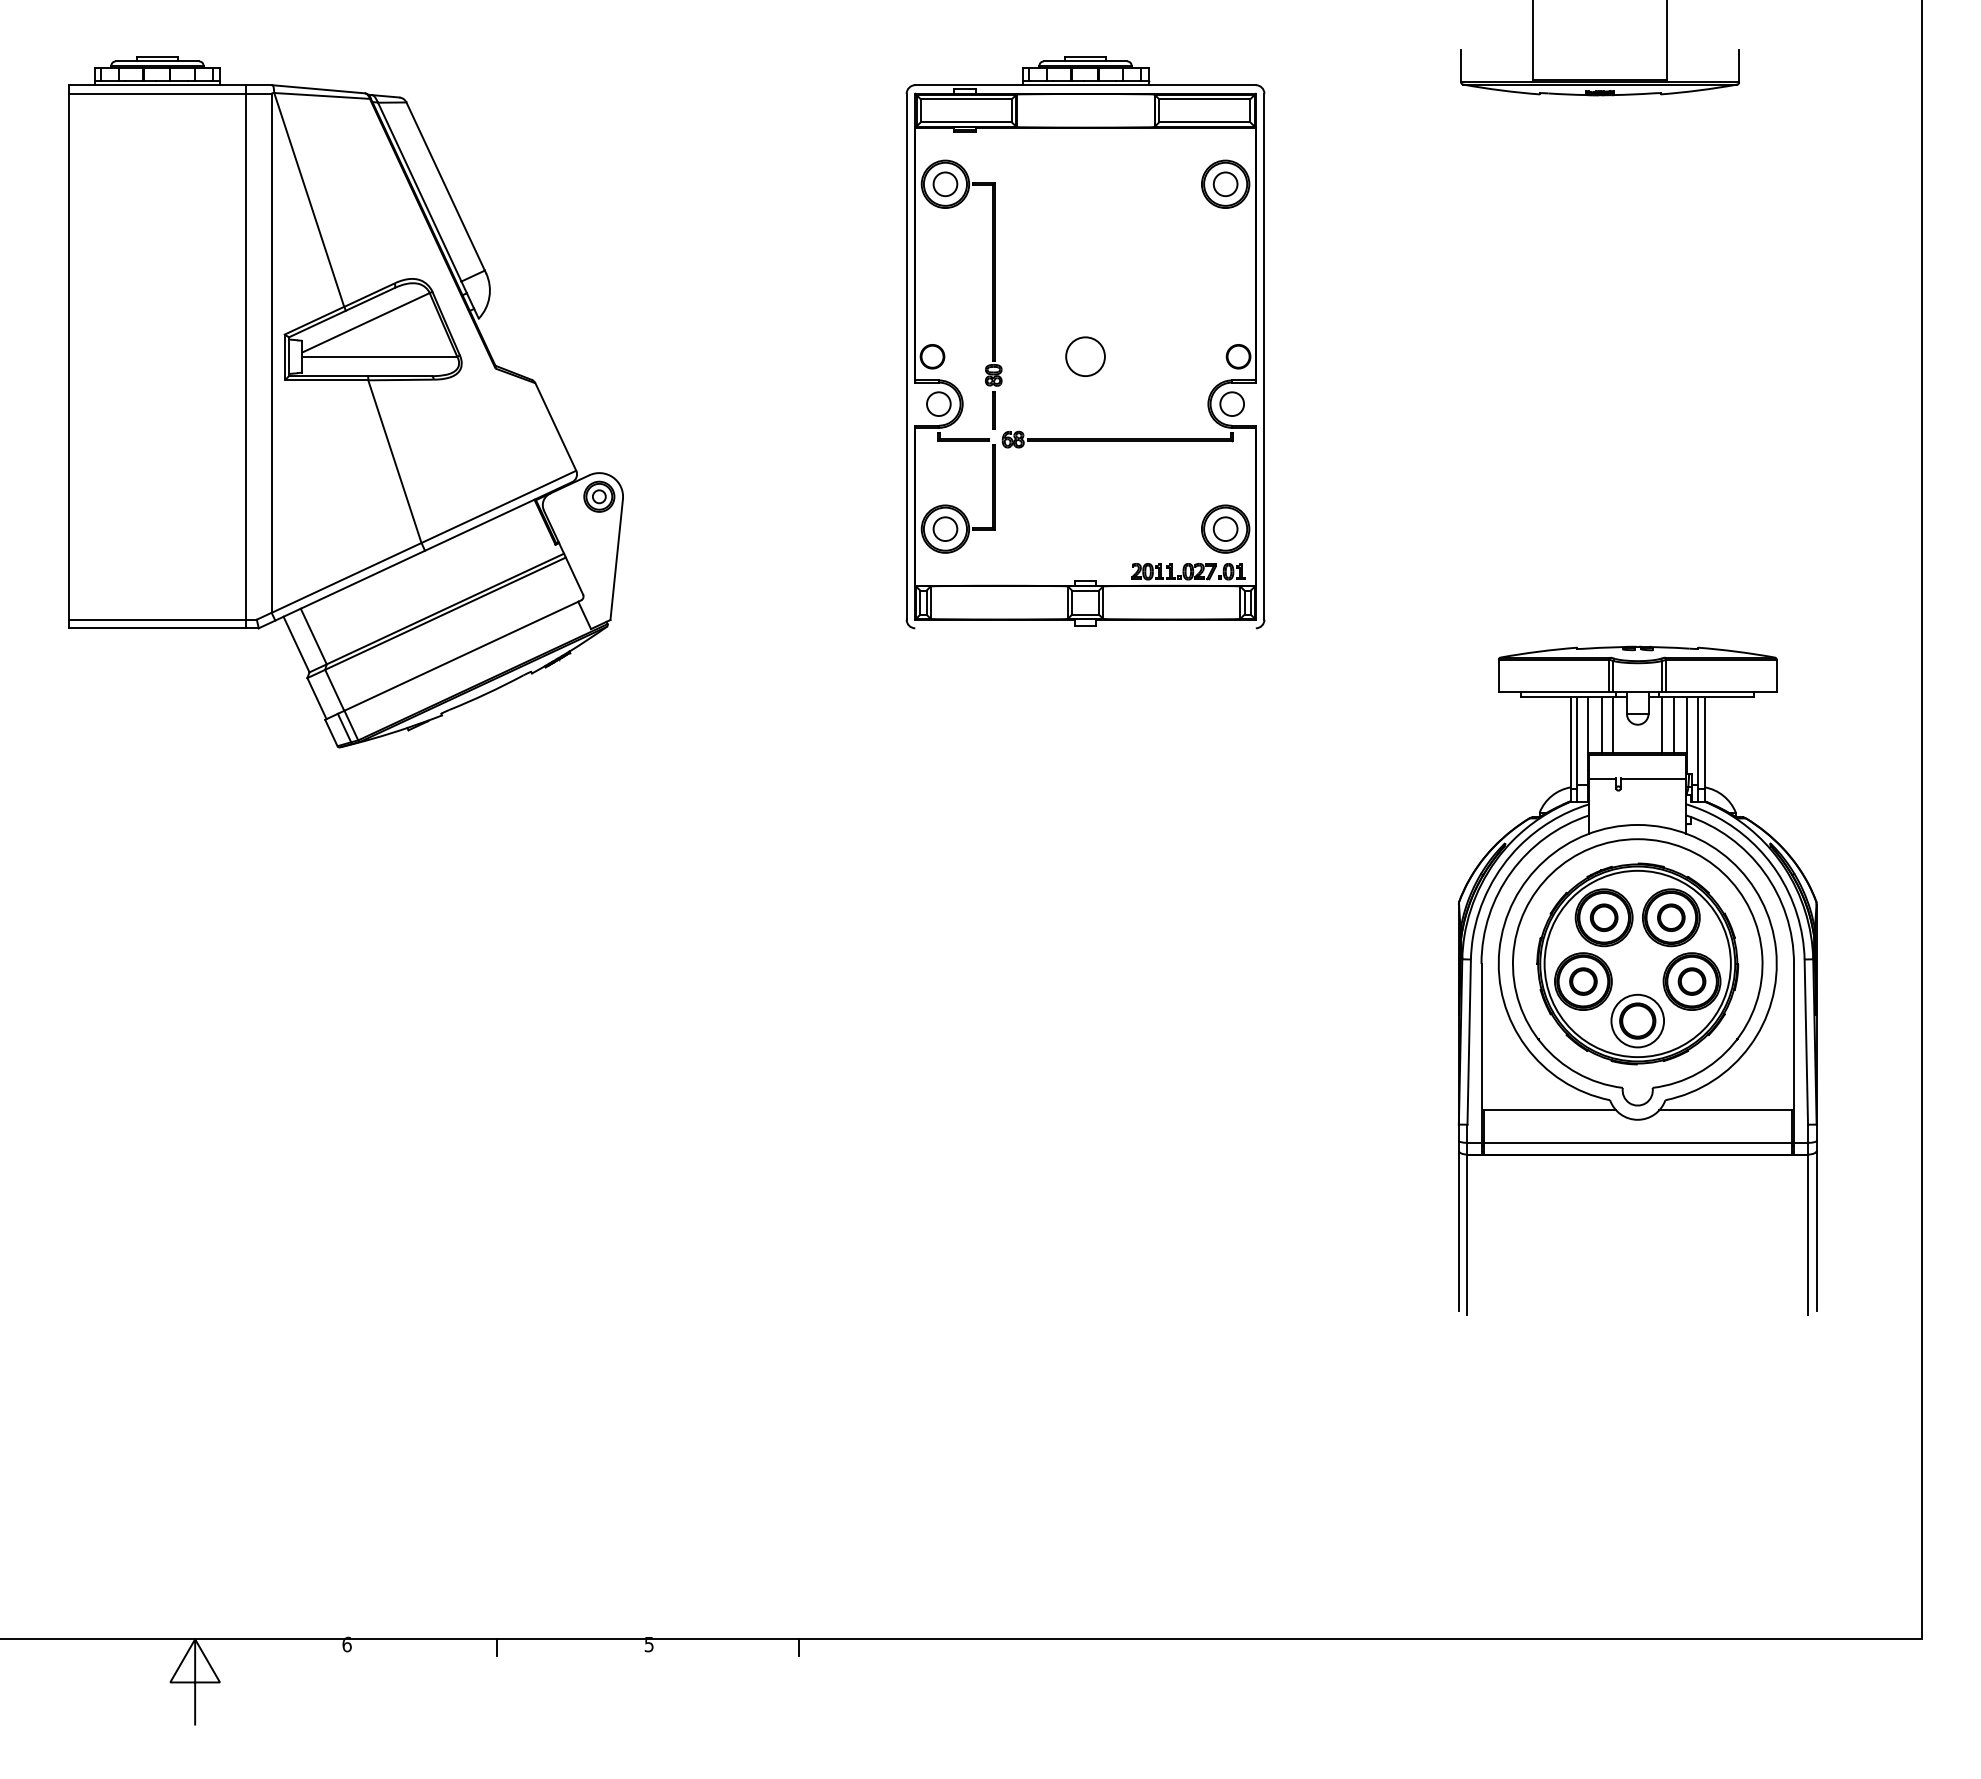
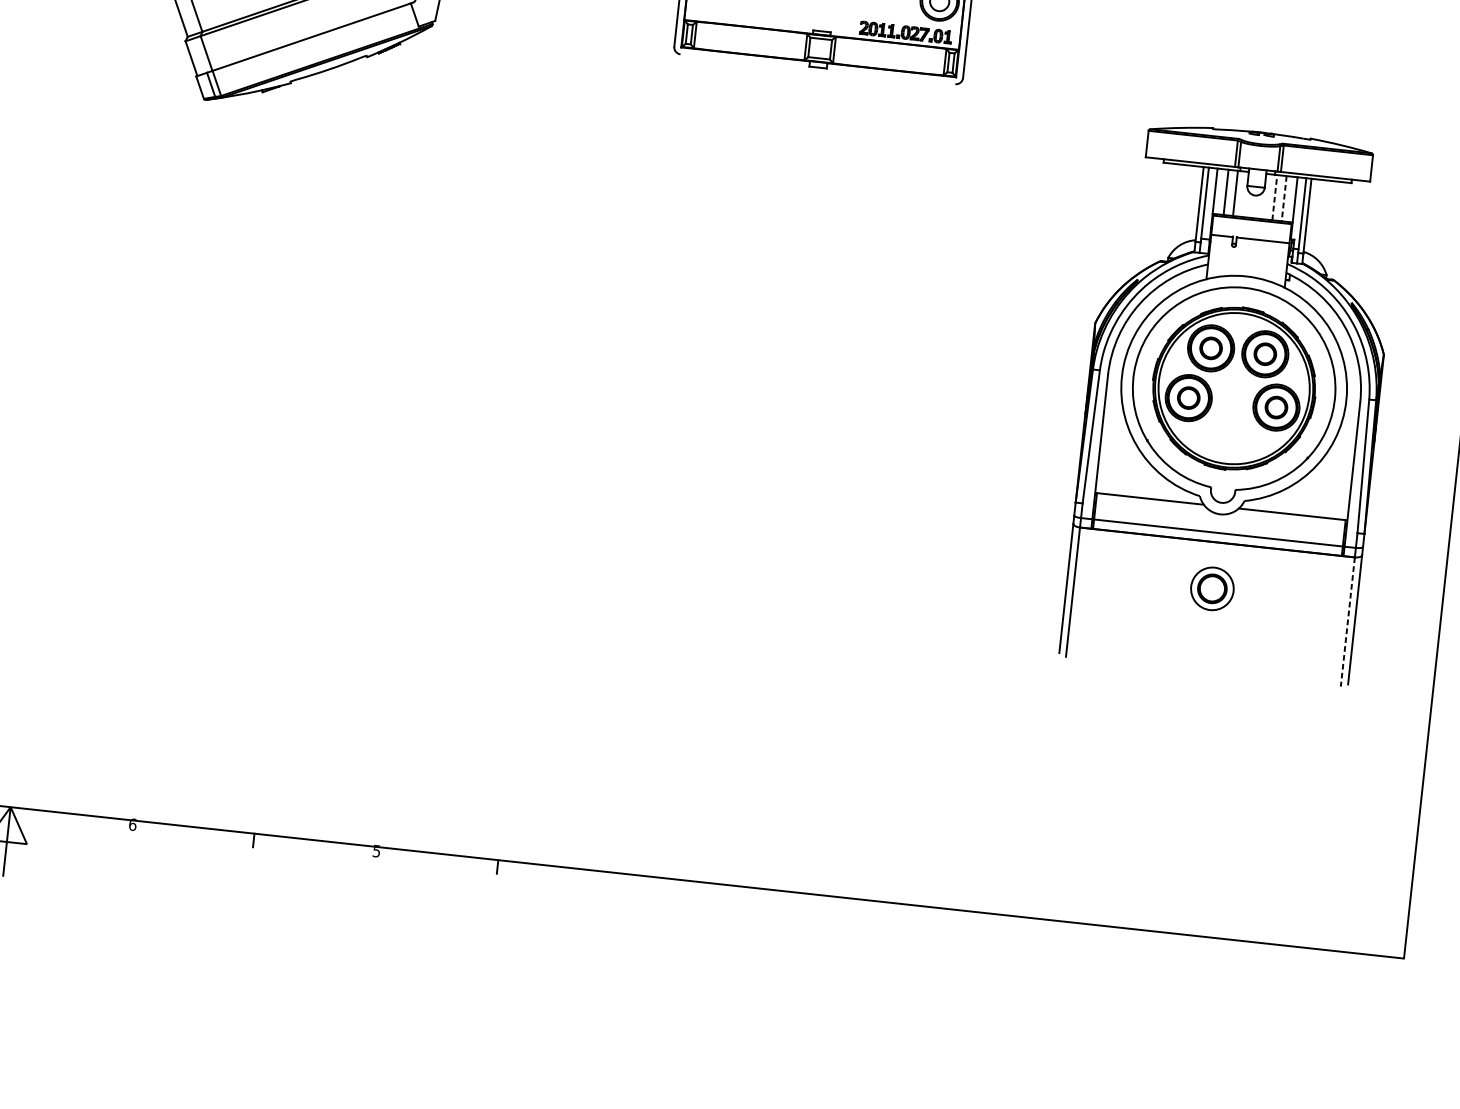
line: (1662, 724) -> (1275, 197), solid -> dashed
line: (1673, 725) -> (1283, 199), solid -> dashed
part: (1637, 1020) -> (1212, 588), moved
line: (1808, 1235) -> (1348, 622), solid -> dashed

